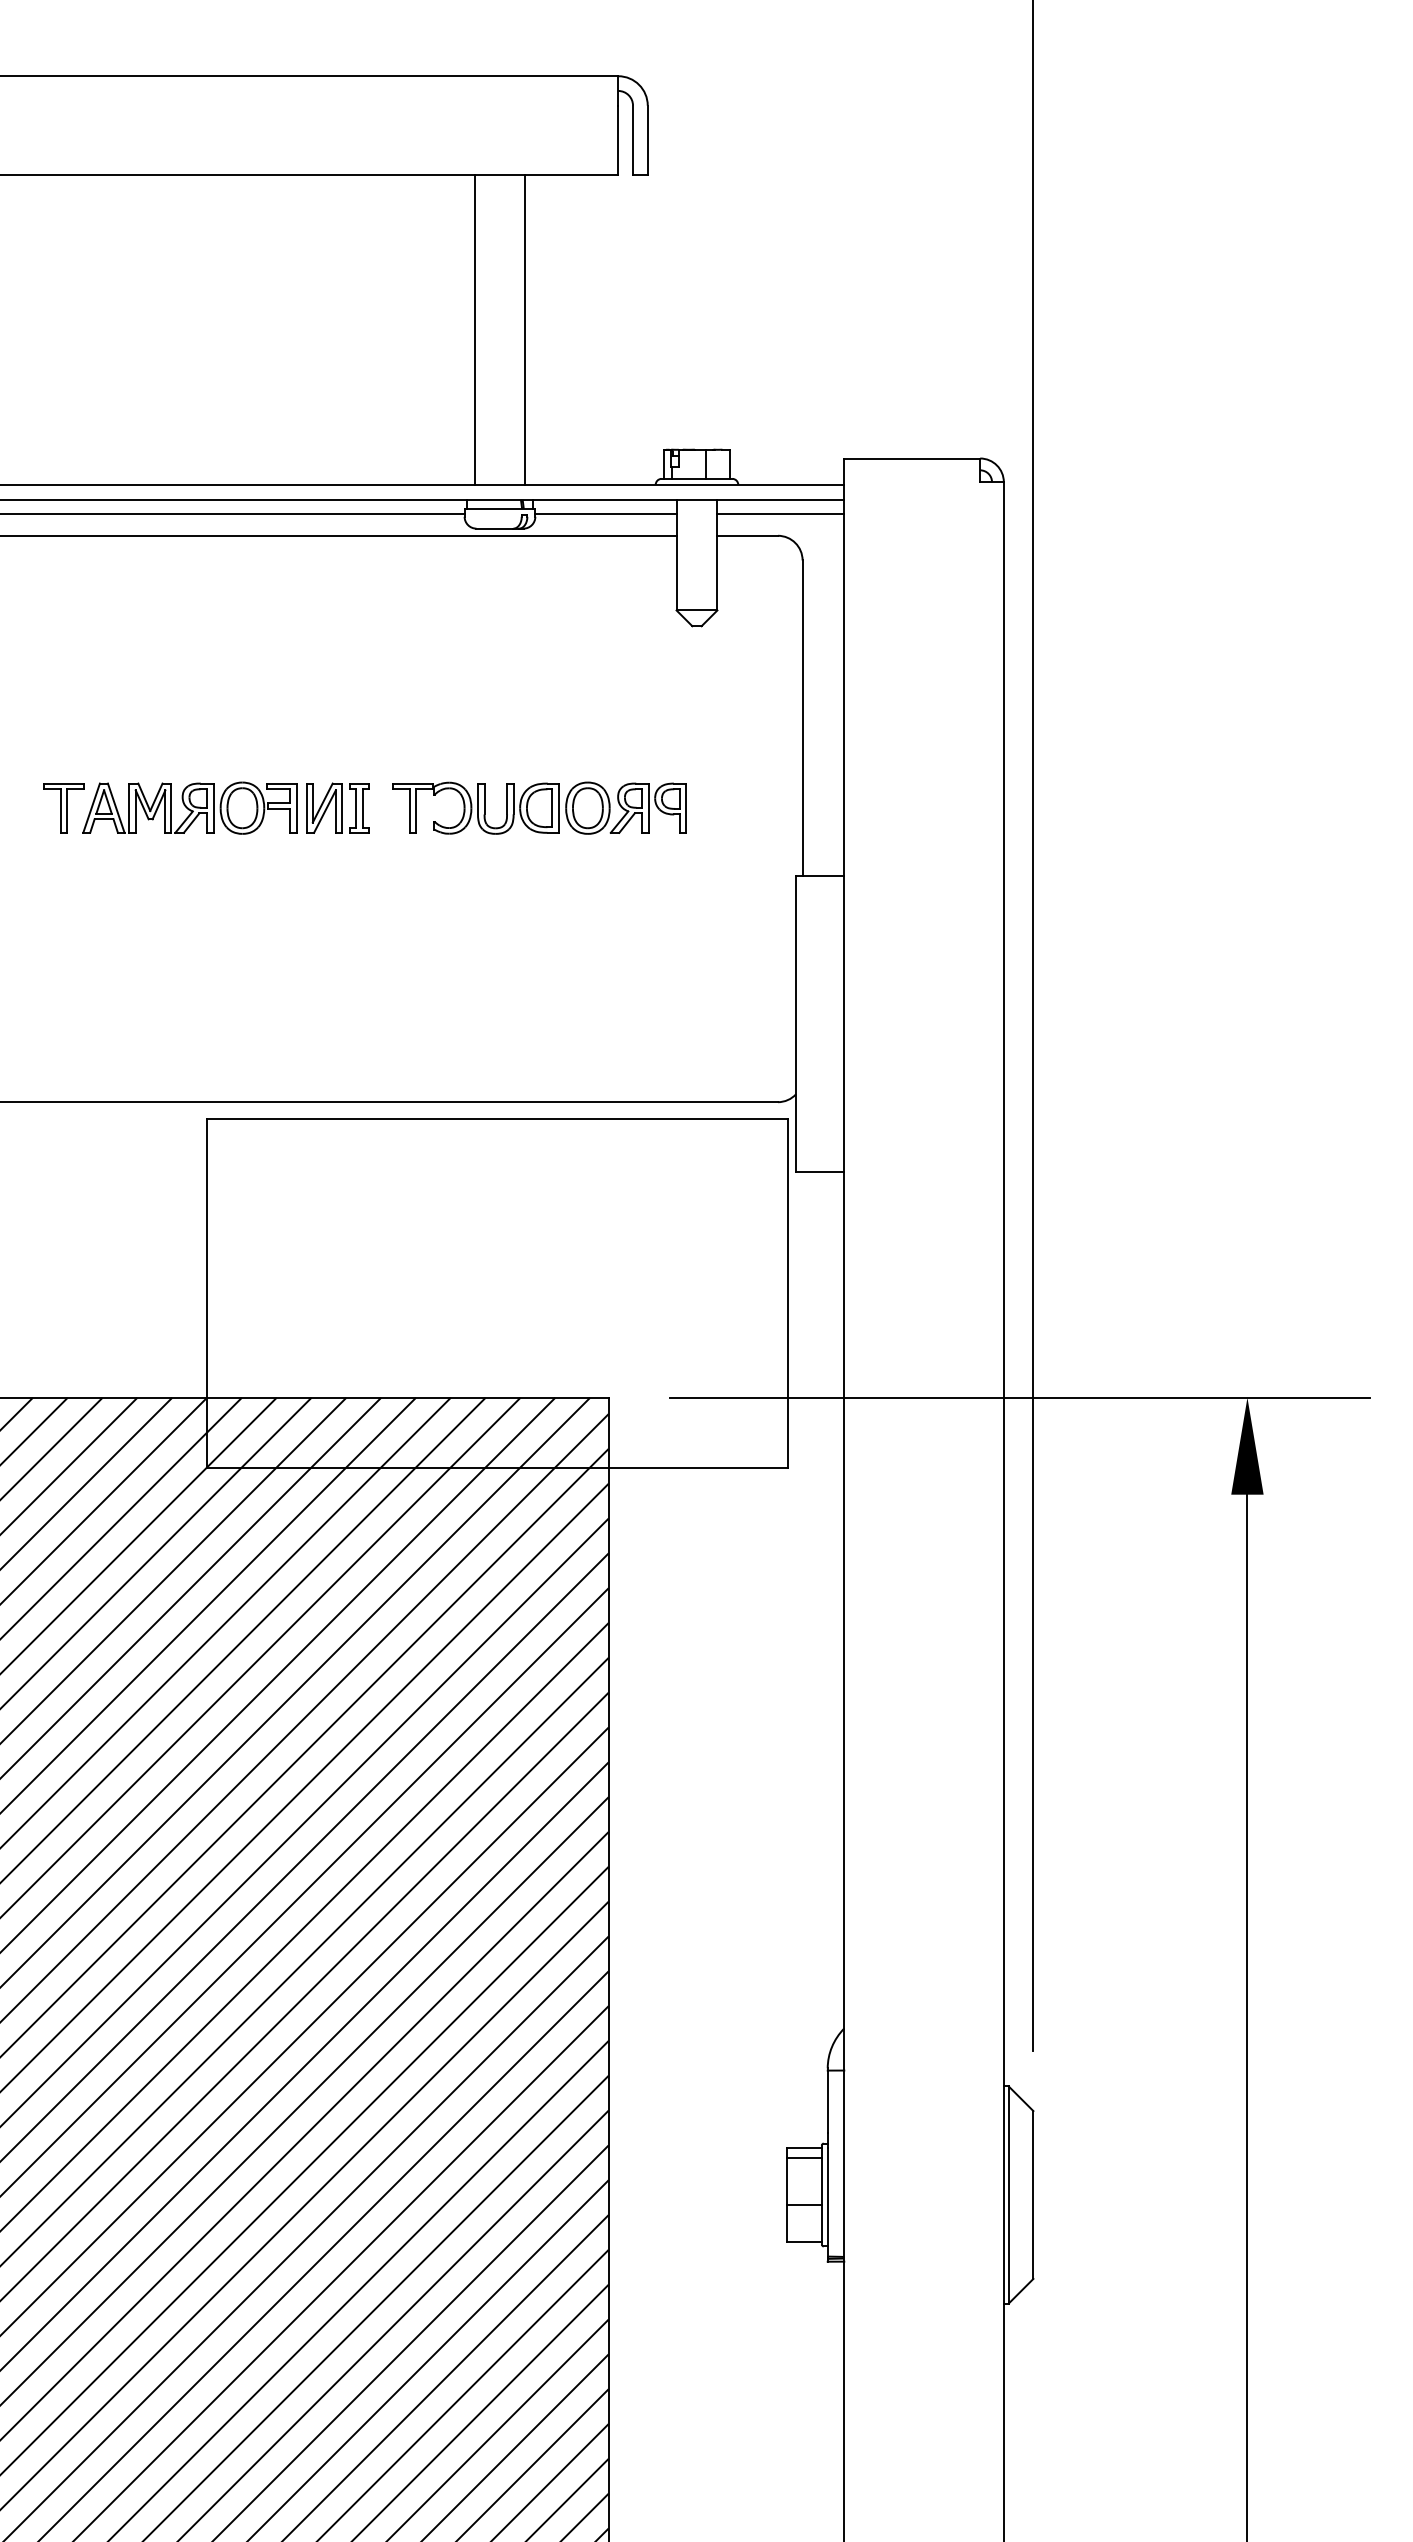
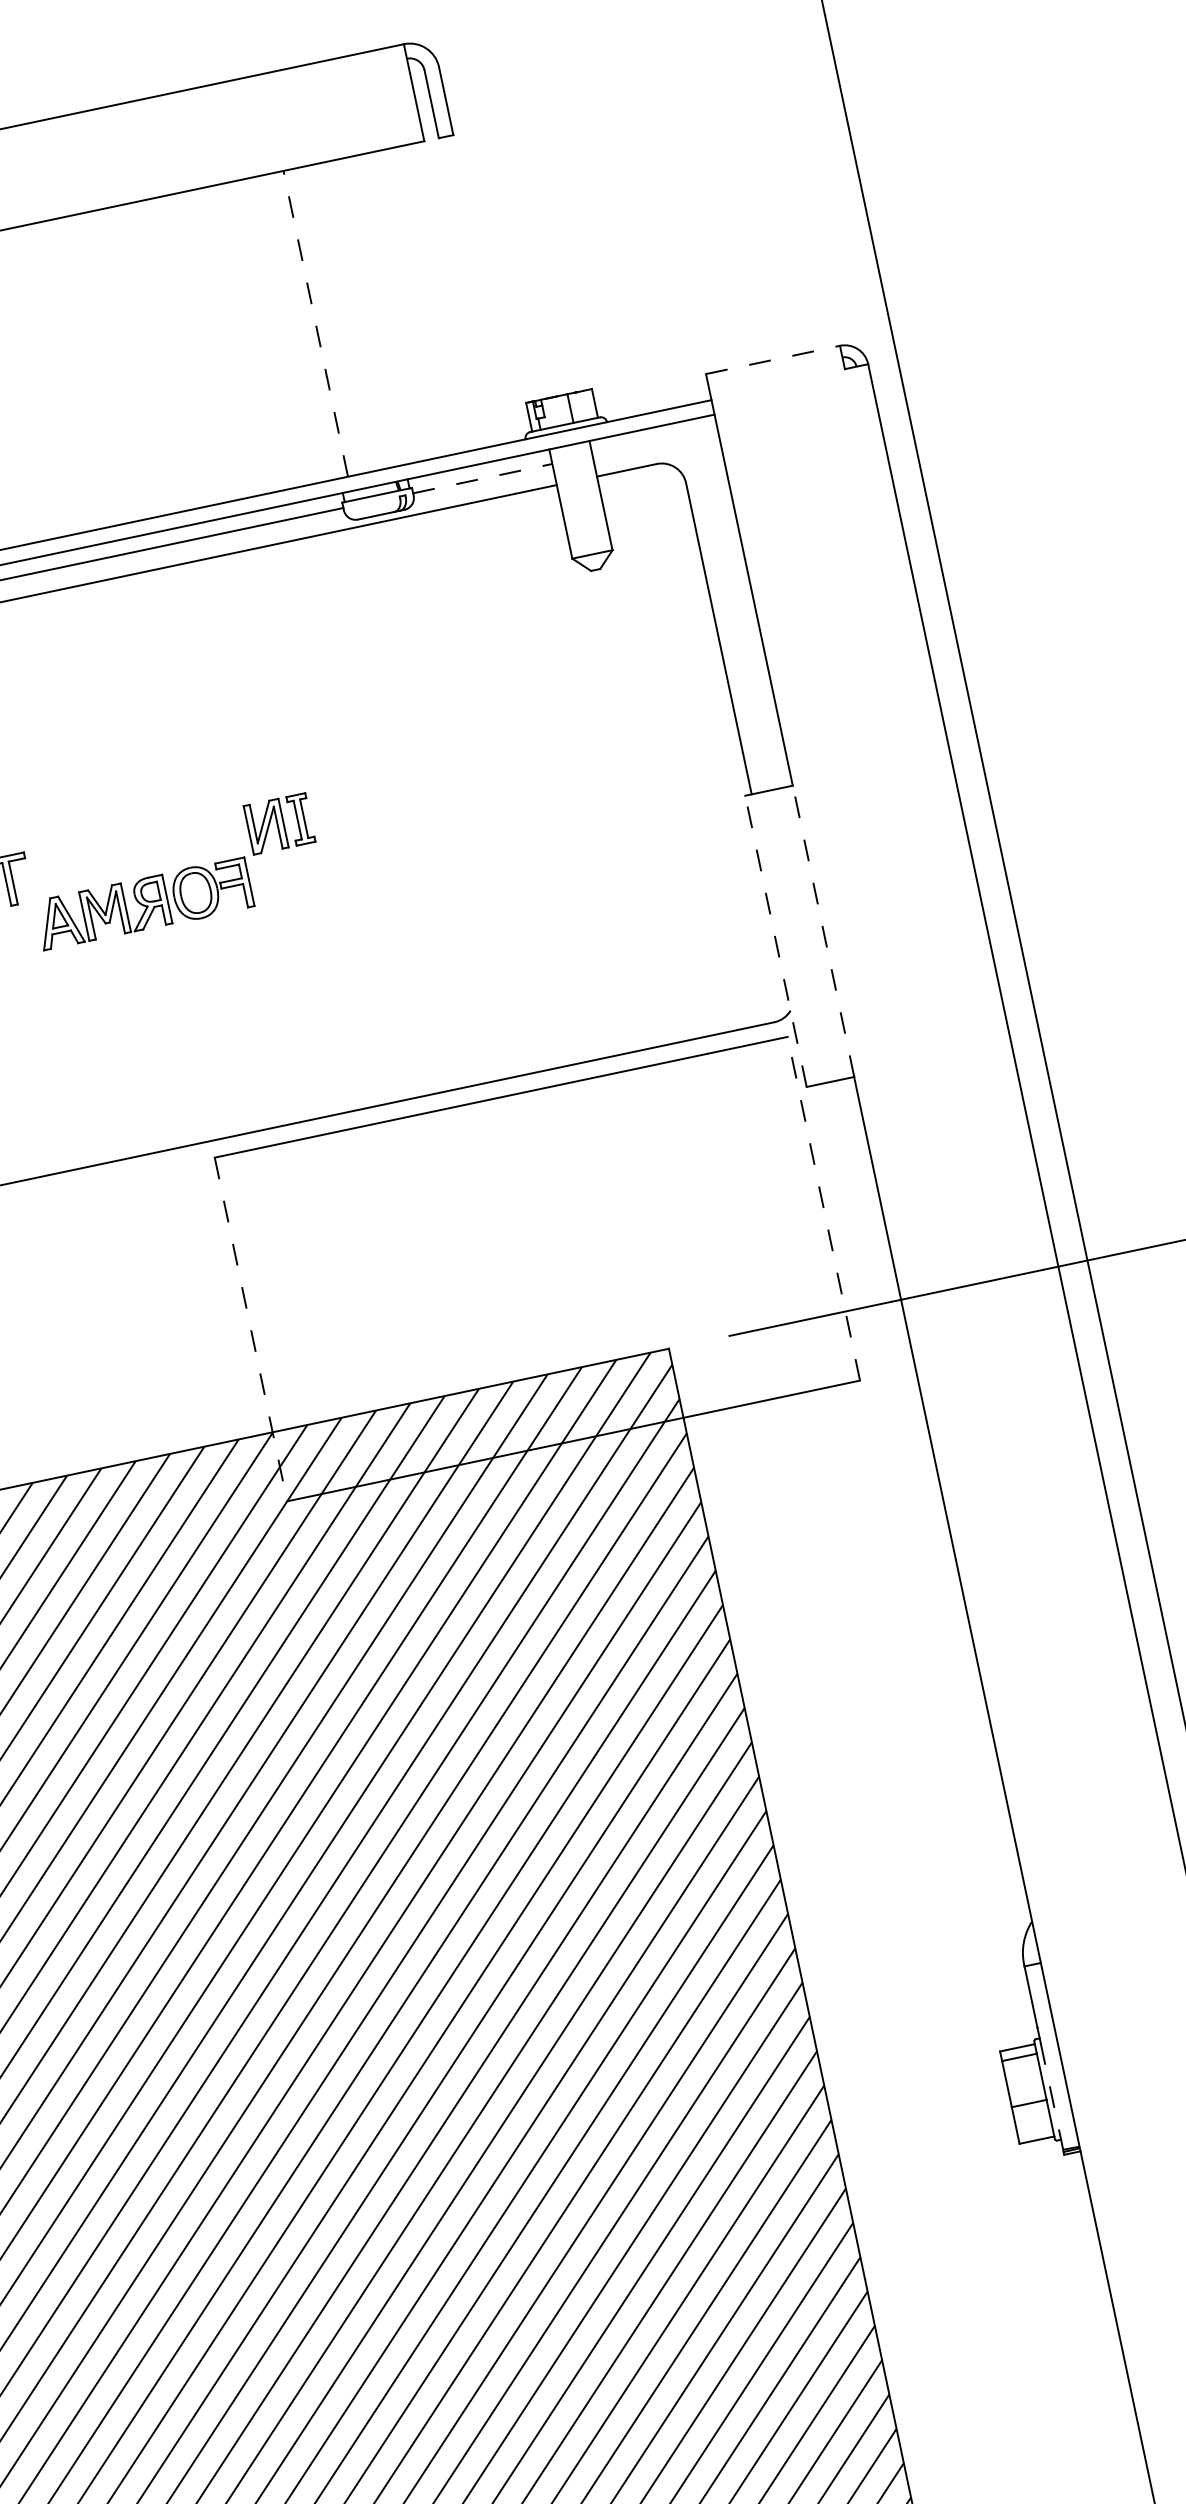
line: (475, 329) -> (315, 323), solid -> dashed
line: (524, 329) -> (364, 313), removed
line: (912, 458) -> (773, 359), solid -> dashed
line: (605, 514) -> (482, 478), solid -> dashed
line: (780, 514) -> (654, 442), removed
part: (189, 807) -> (143, 903), moved
part: (539, 807) -> (478, 781), removed
line: (796, 1023) -> (776, 940), solid -> dashed
line: (844, 1023) -> (823, 930), solid -> dashed
line: (787, 1292) -> (823, 1207), solid -> dashed
line: (206, 1293) -> (250, 1329), solid -> dashed
line: (827, 2203) -> (1051, 2097), solid -> dashed

